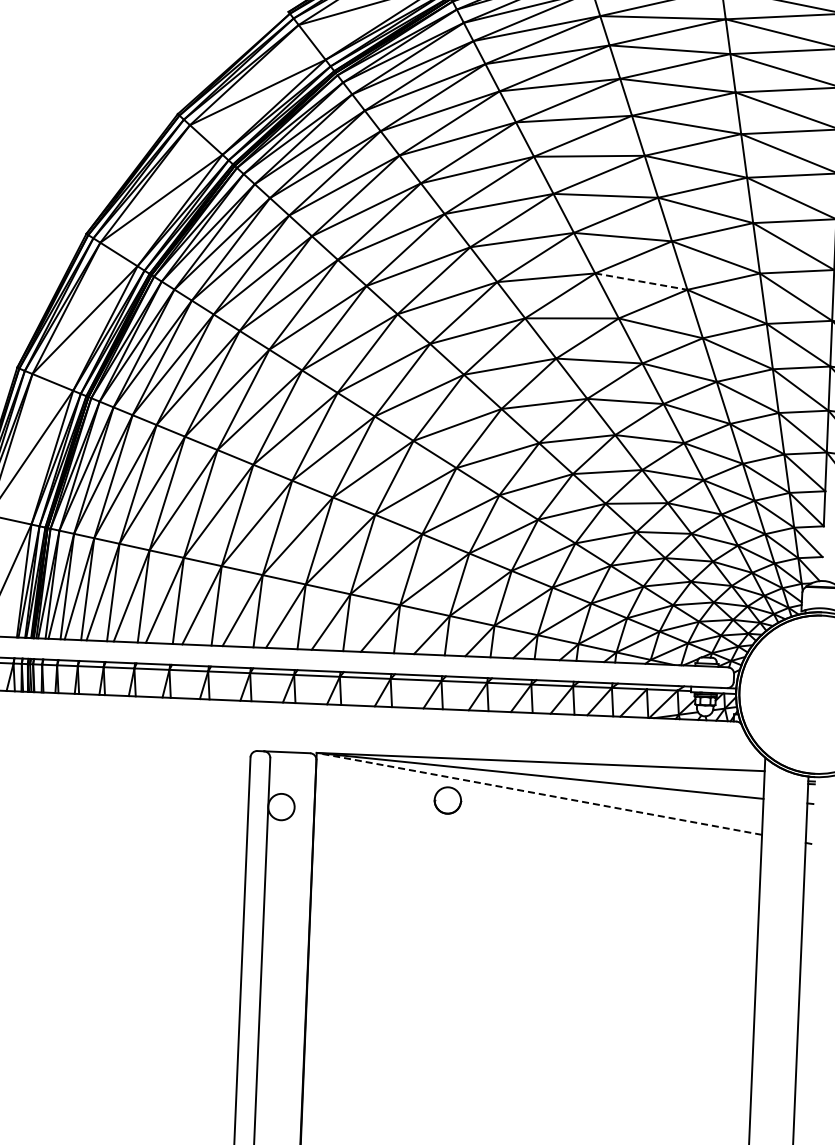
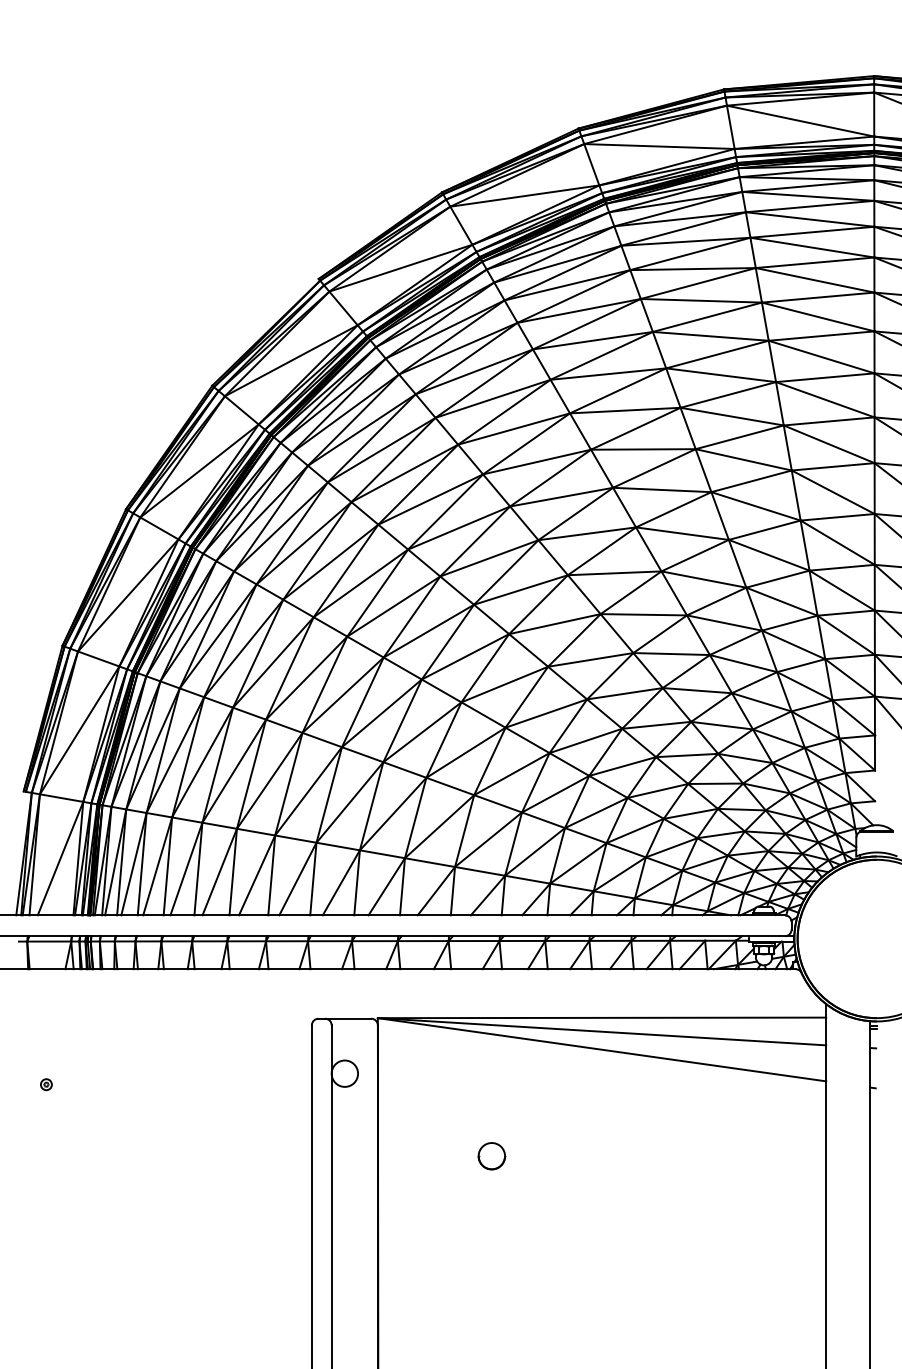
line: (641, 281) -> (682, 533), dashed -> solid
line: (538, 793) -> (601, 1049), dashed -> solid
part: (447, 800) -> (491, 1156), moved

